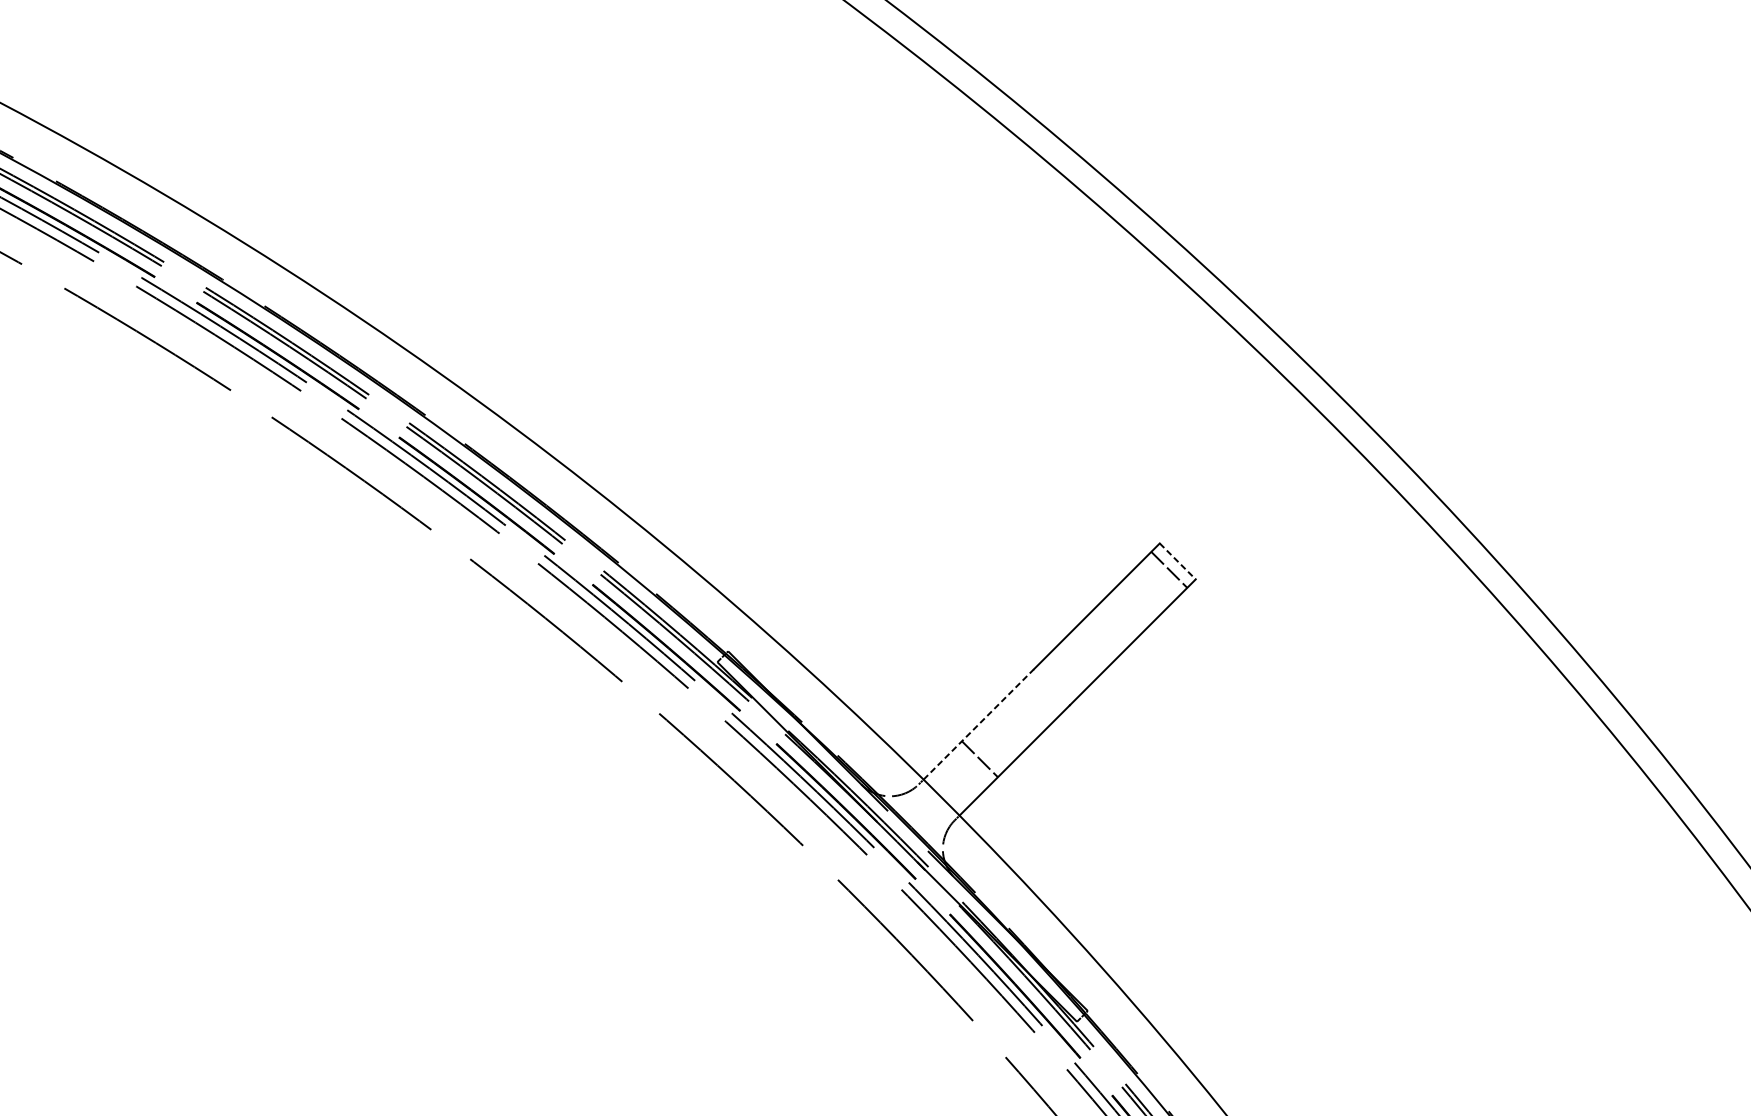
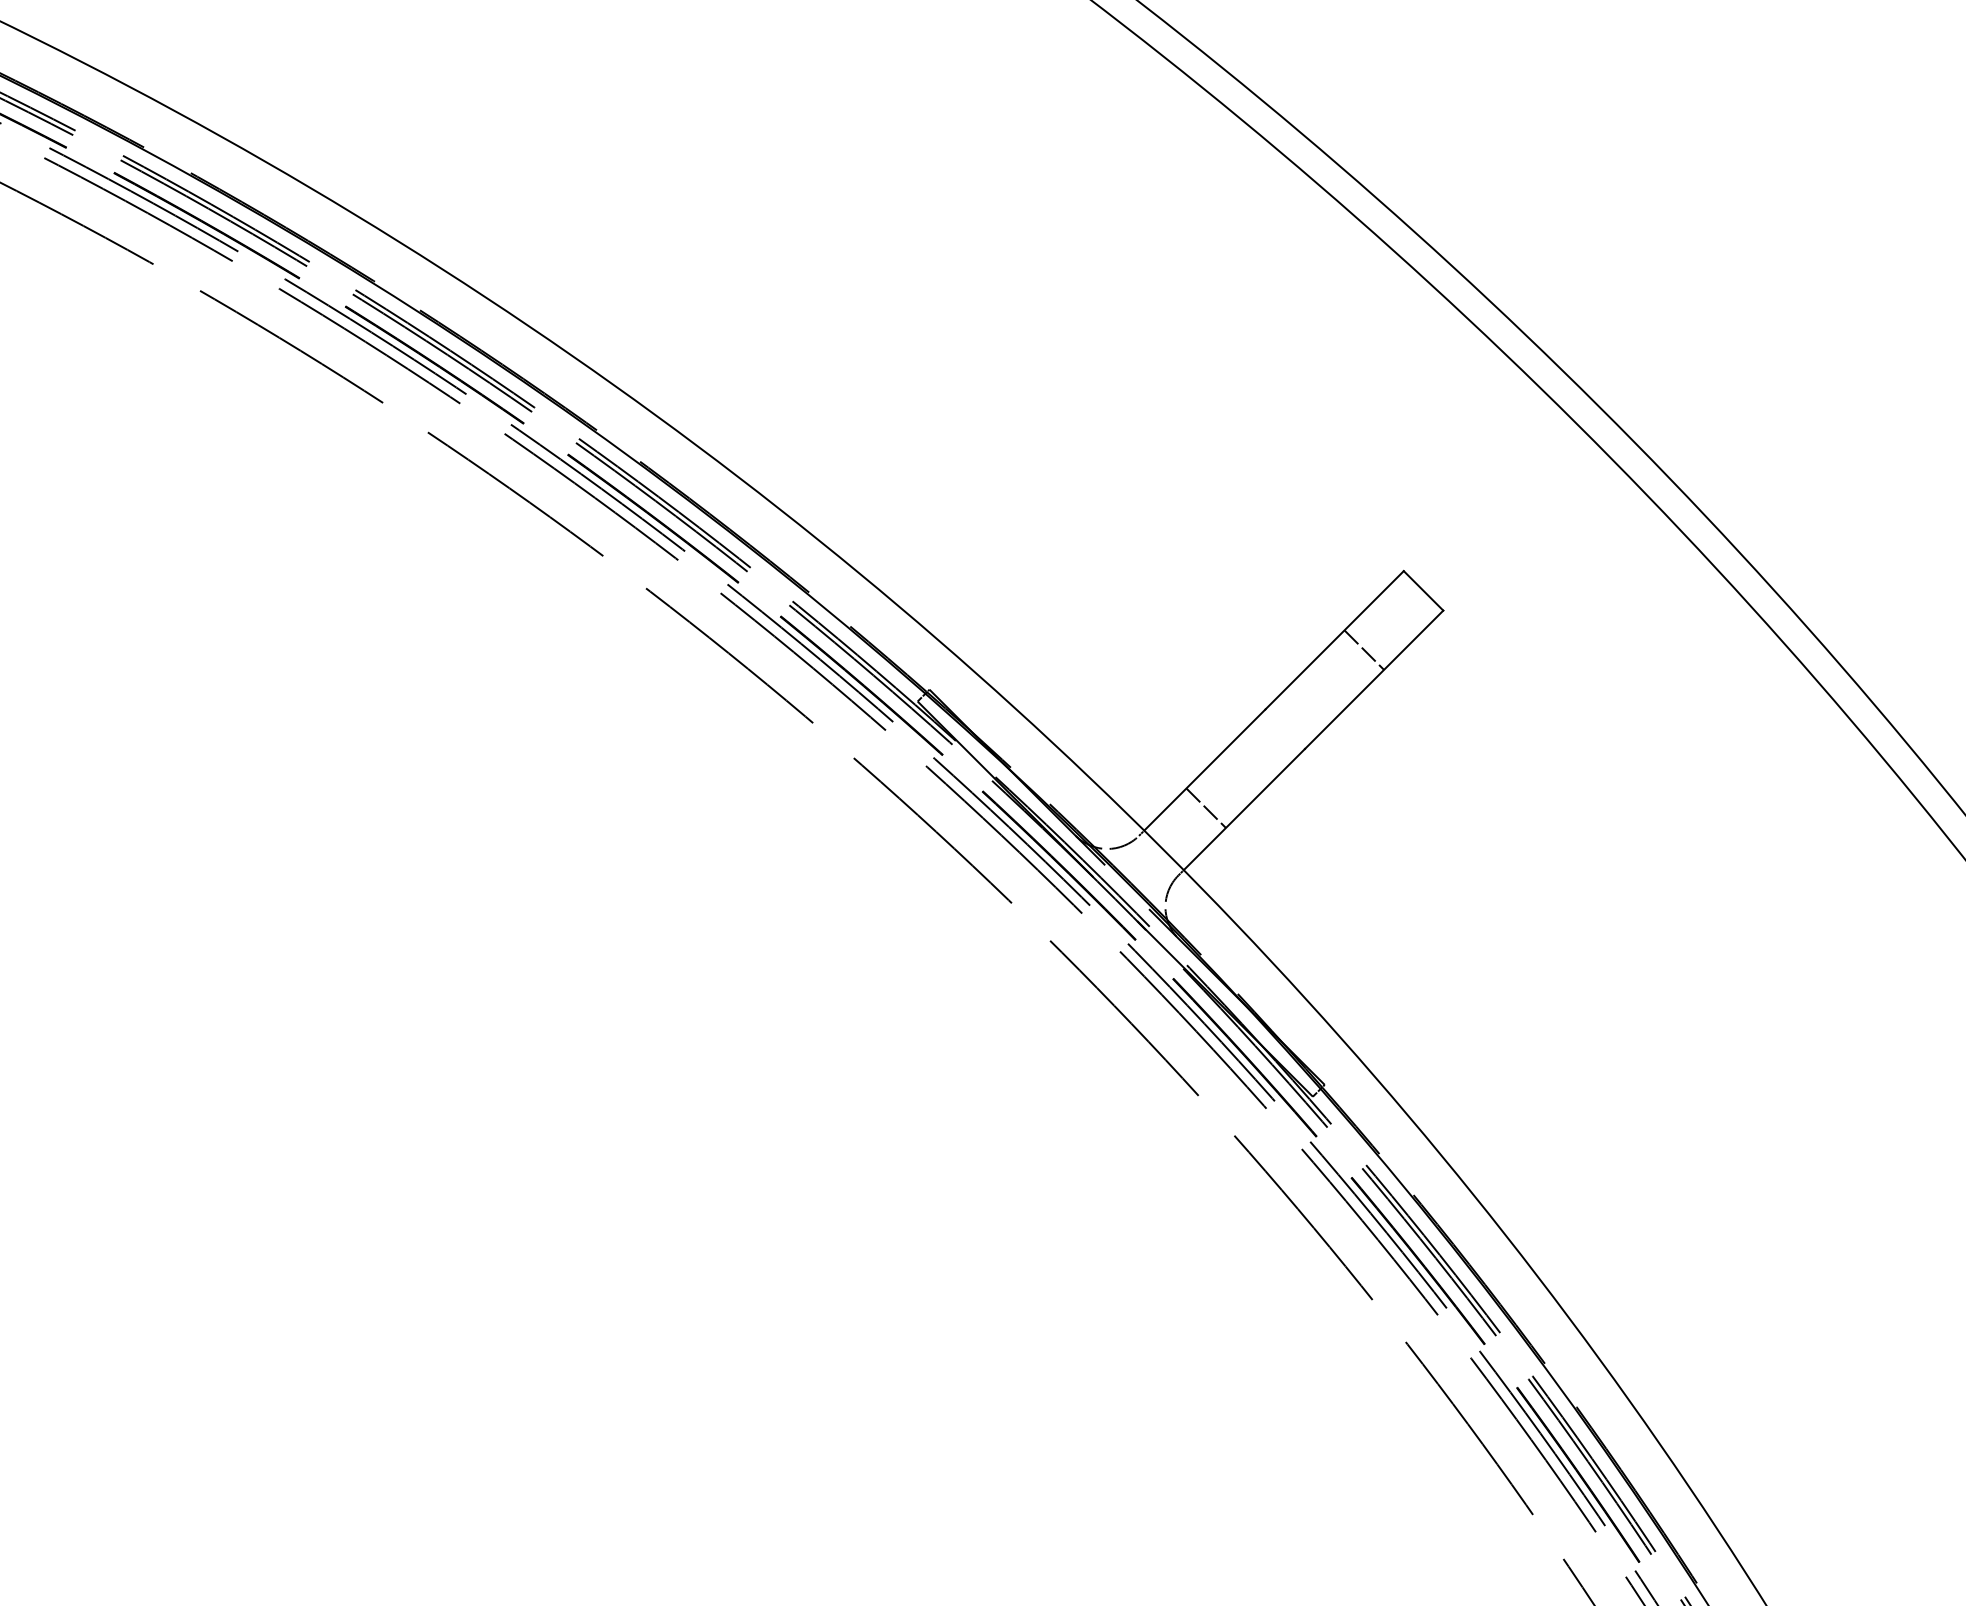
line: (1177, 561) -> (1423, 590), dashed -> solid
line: (1169, 569) -> (1364, 649), moved
line: (978, 724) -> (1204, 770), dashed -> solid

